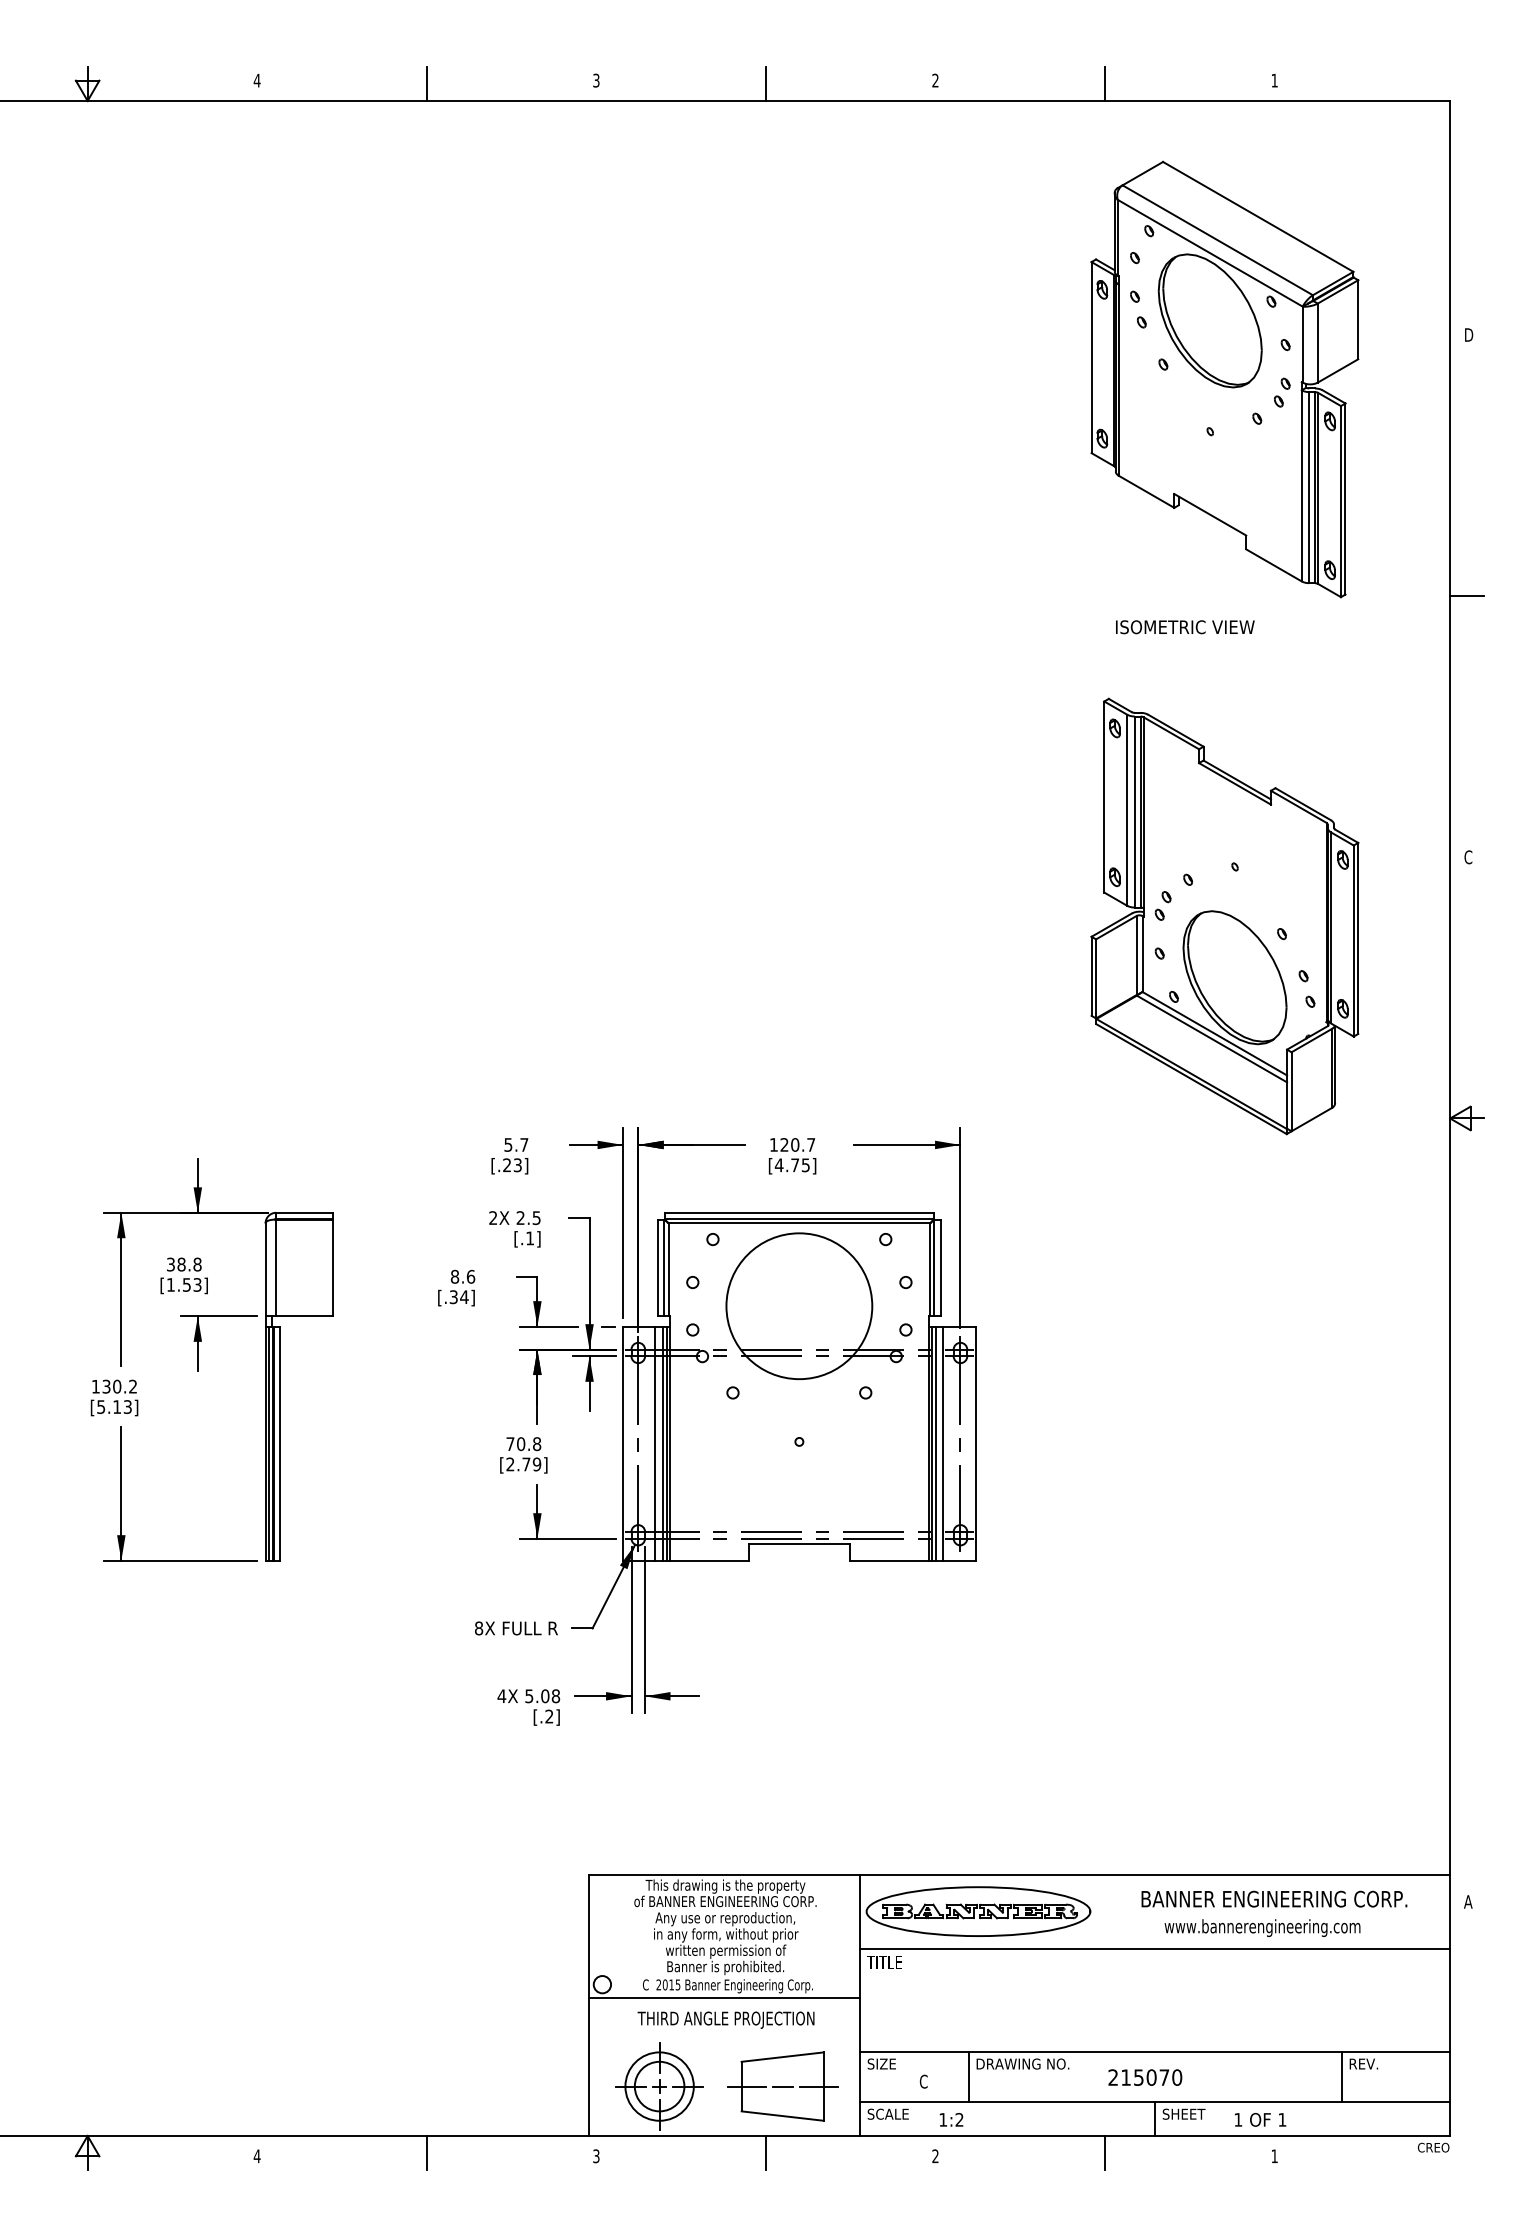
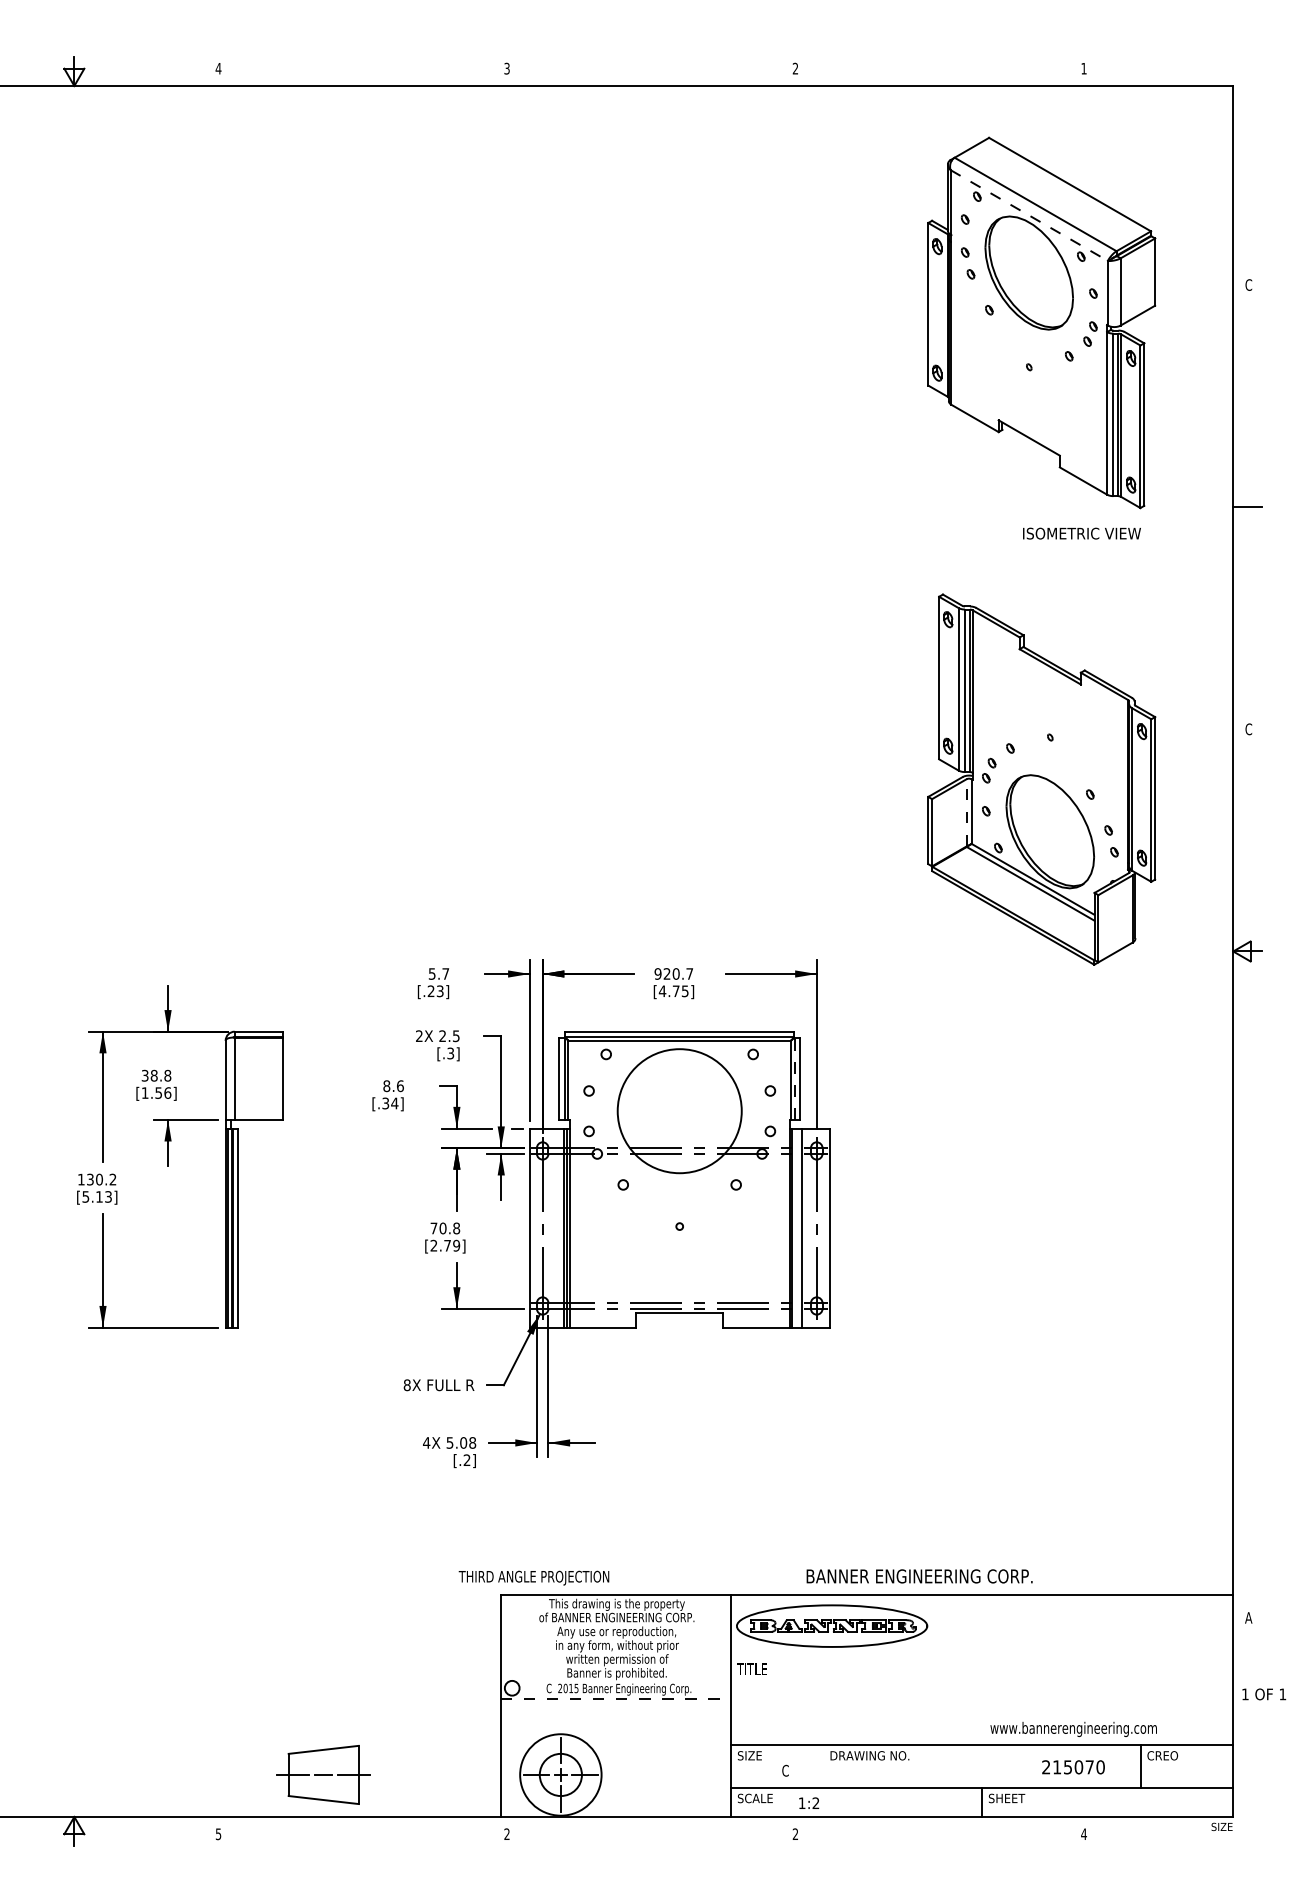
line: (426, 84) -> (362, 71), removed
line: (765, 84) -> (650, 71), removed
line: (1105, 84) -> (940, 71), removed
line: (1210, 253) -> (1029, 215), solid -> dashed
text: (1468, 334) -> (1248, 284), D -> C
text: (1185, 627) -> (1082, 533), moved
line: (1136, 955) -> (966, 812), solid -> dashed
text: (773, 1144) -> (657, 973), 120.7 -> 920.7
text: (530, 1238) -> (451, 1053), [.1] -> [.3]
line: (934, 1267) -> (794, 1078), solid -> dashed
text: (197, 1284) -> (167, 1092), [1.53] -> [1.56]
line: (655, 1443) -> (557, 1227), removed
line: (935, 1443) -> (795, 1227), removed
text: (1274, 1898) -> (919, 1575), moved
text: (1262, 1927) -> (1073, 1728), moved
line: (1155, 1948) -> (982, 1657), removed
line: (724, 1997) -> (616, 1699), solid -> dashed
text: (725, 2019) -> (533, 1577), moved
text: (1367, 2063) -> (1162, 1755), REV. -> CREO
line: (968, 2076) -> (823, 1766), removed
text: (1145, 2077) -> (1073, 1767), moved
circle: (659, 2086) -> (560, 1774), size x1.4
part: (782, 2086) -> (323, 1774), moved
text: (1260, 2119) -> (1264, 1694), moved
text: (1433, 2147) -> (1219, 1826), CREO -> SIZE
line: (426, 2152) -> (362, 1831), removed
line: (765, 2152) -> (650, 1831), removed
line: (1105, 2152) -> (940, 1831), removed
text: (256, 2156) -> (217, 1834), 4 -> 5
text: (596, 2156) -> (507, 1834), 3 -> 2
text: (1274, 2156) -> (1083, 1834), 1 -> 4

